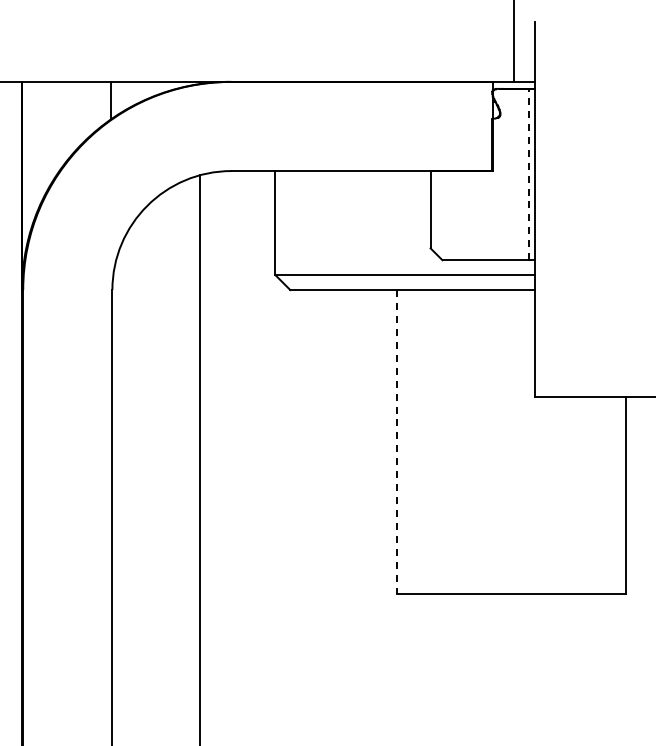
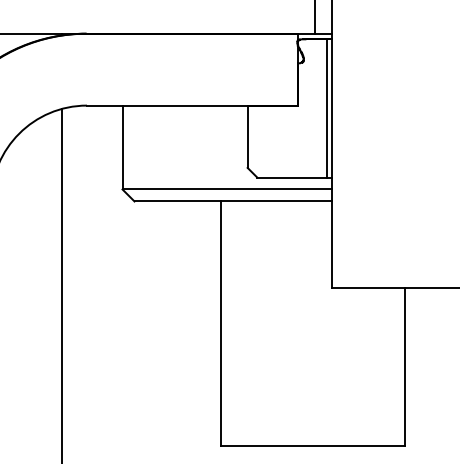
line: (528, 174) -> (326, 108), dashed -> solid
line: (397, 441) -> (220, 323), dashed -> solid

